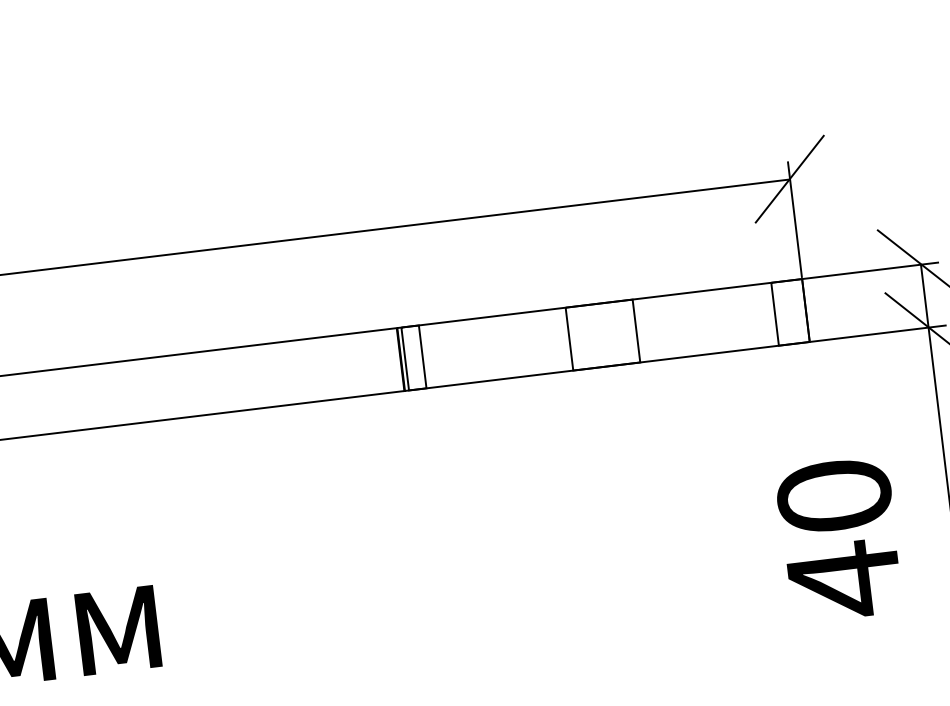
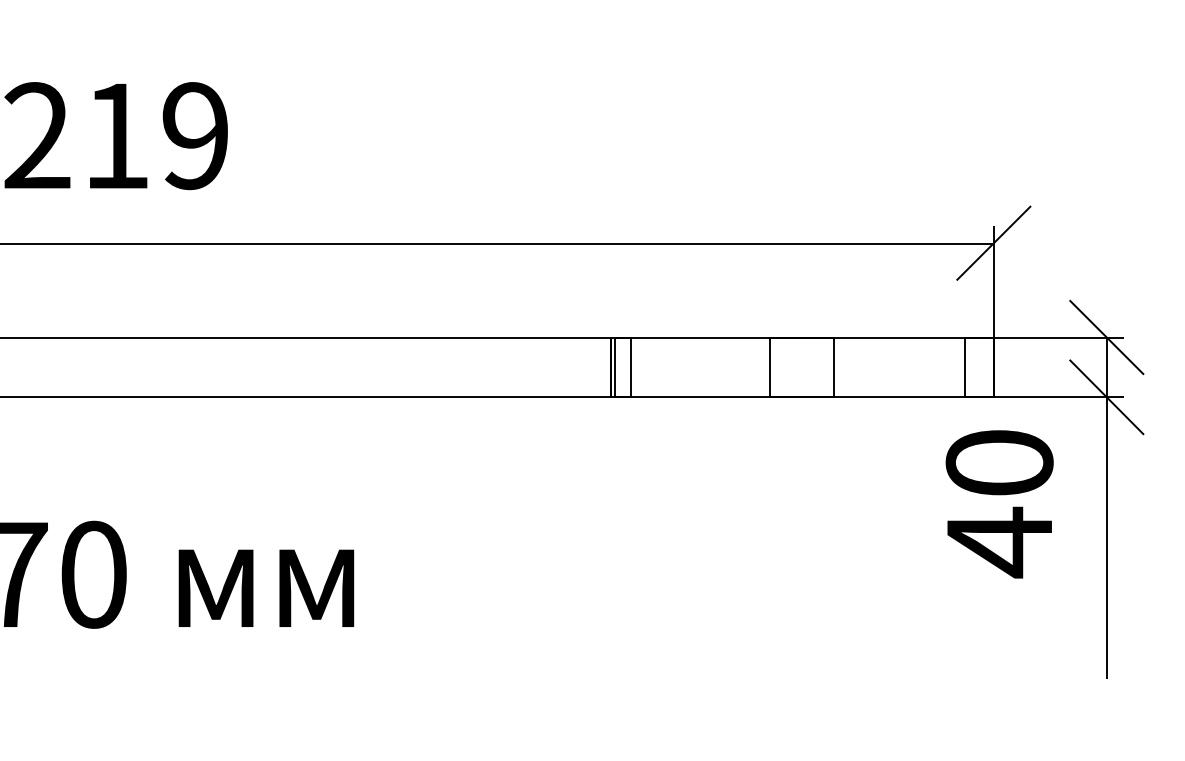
text: (839, 540) -> (999, 504), moved

